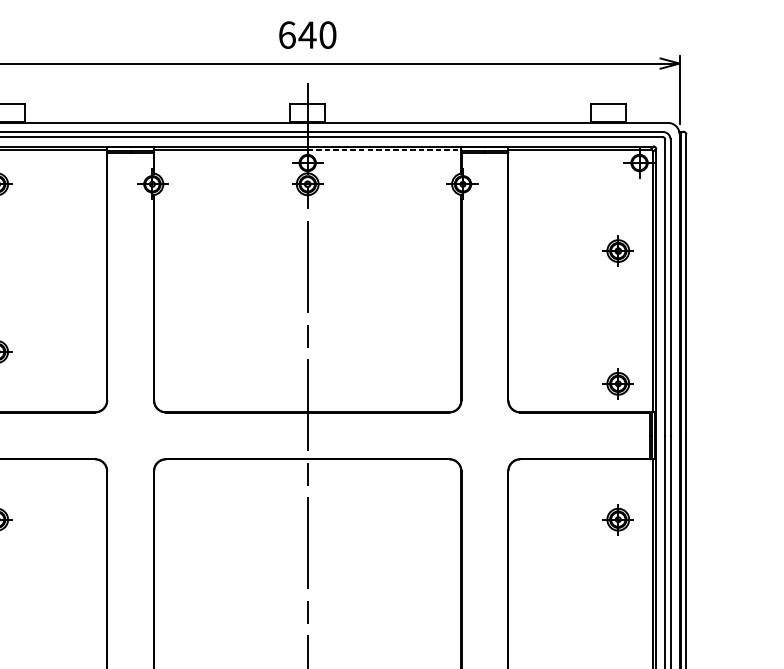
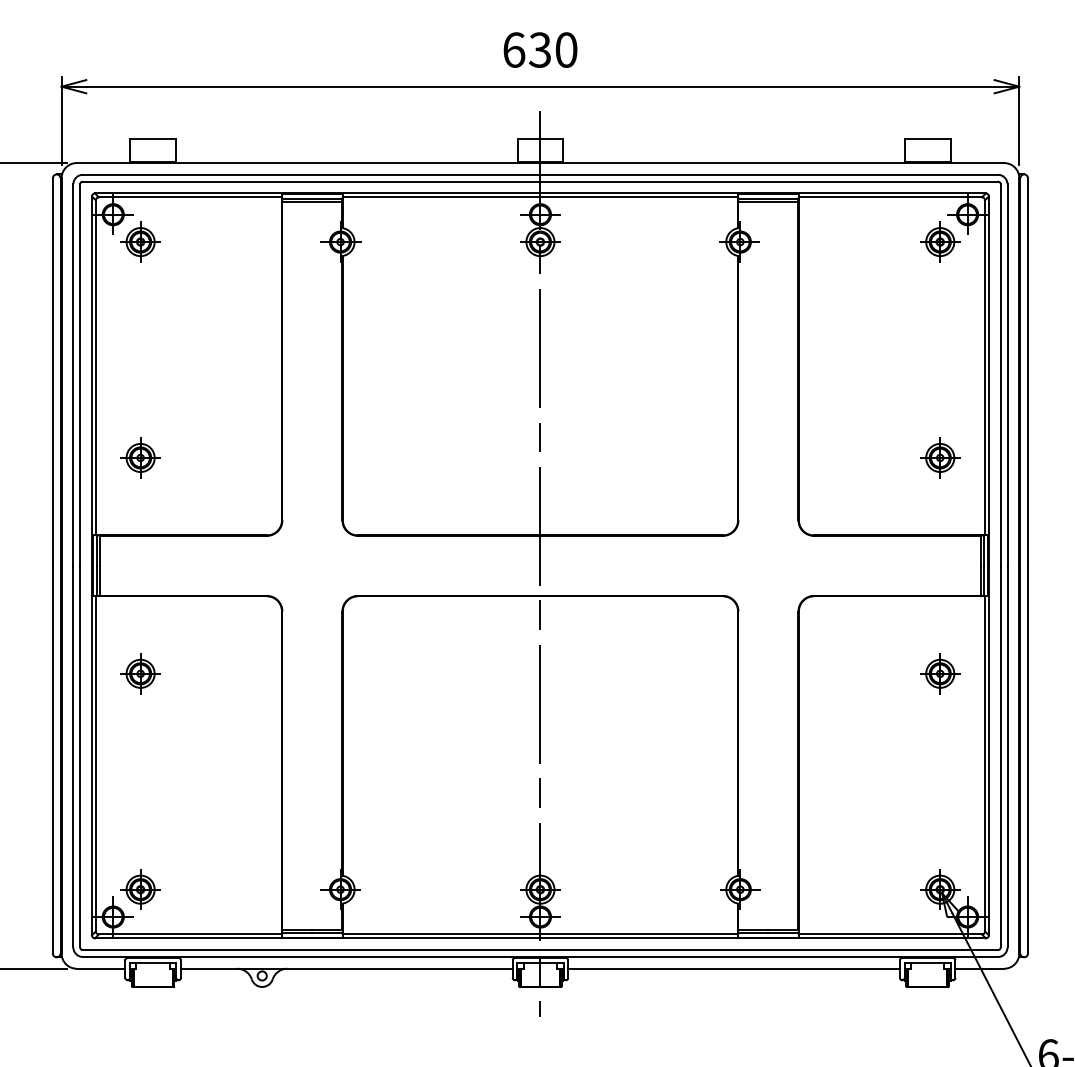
text: (306, 34) -> (539, 49), 640 -> 630
line: (384, 149) -> (639, 197), dashed -> solid
part: (618, 250) -> (940, 241), moved
part: (618, 383) -> (940, 457), moved

